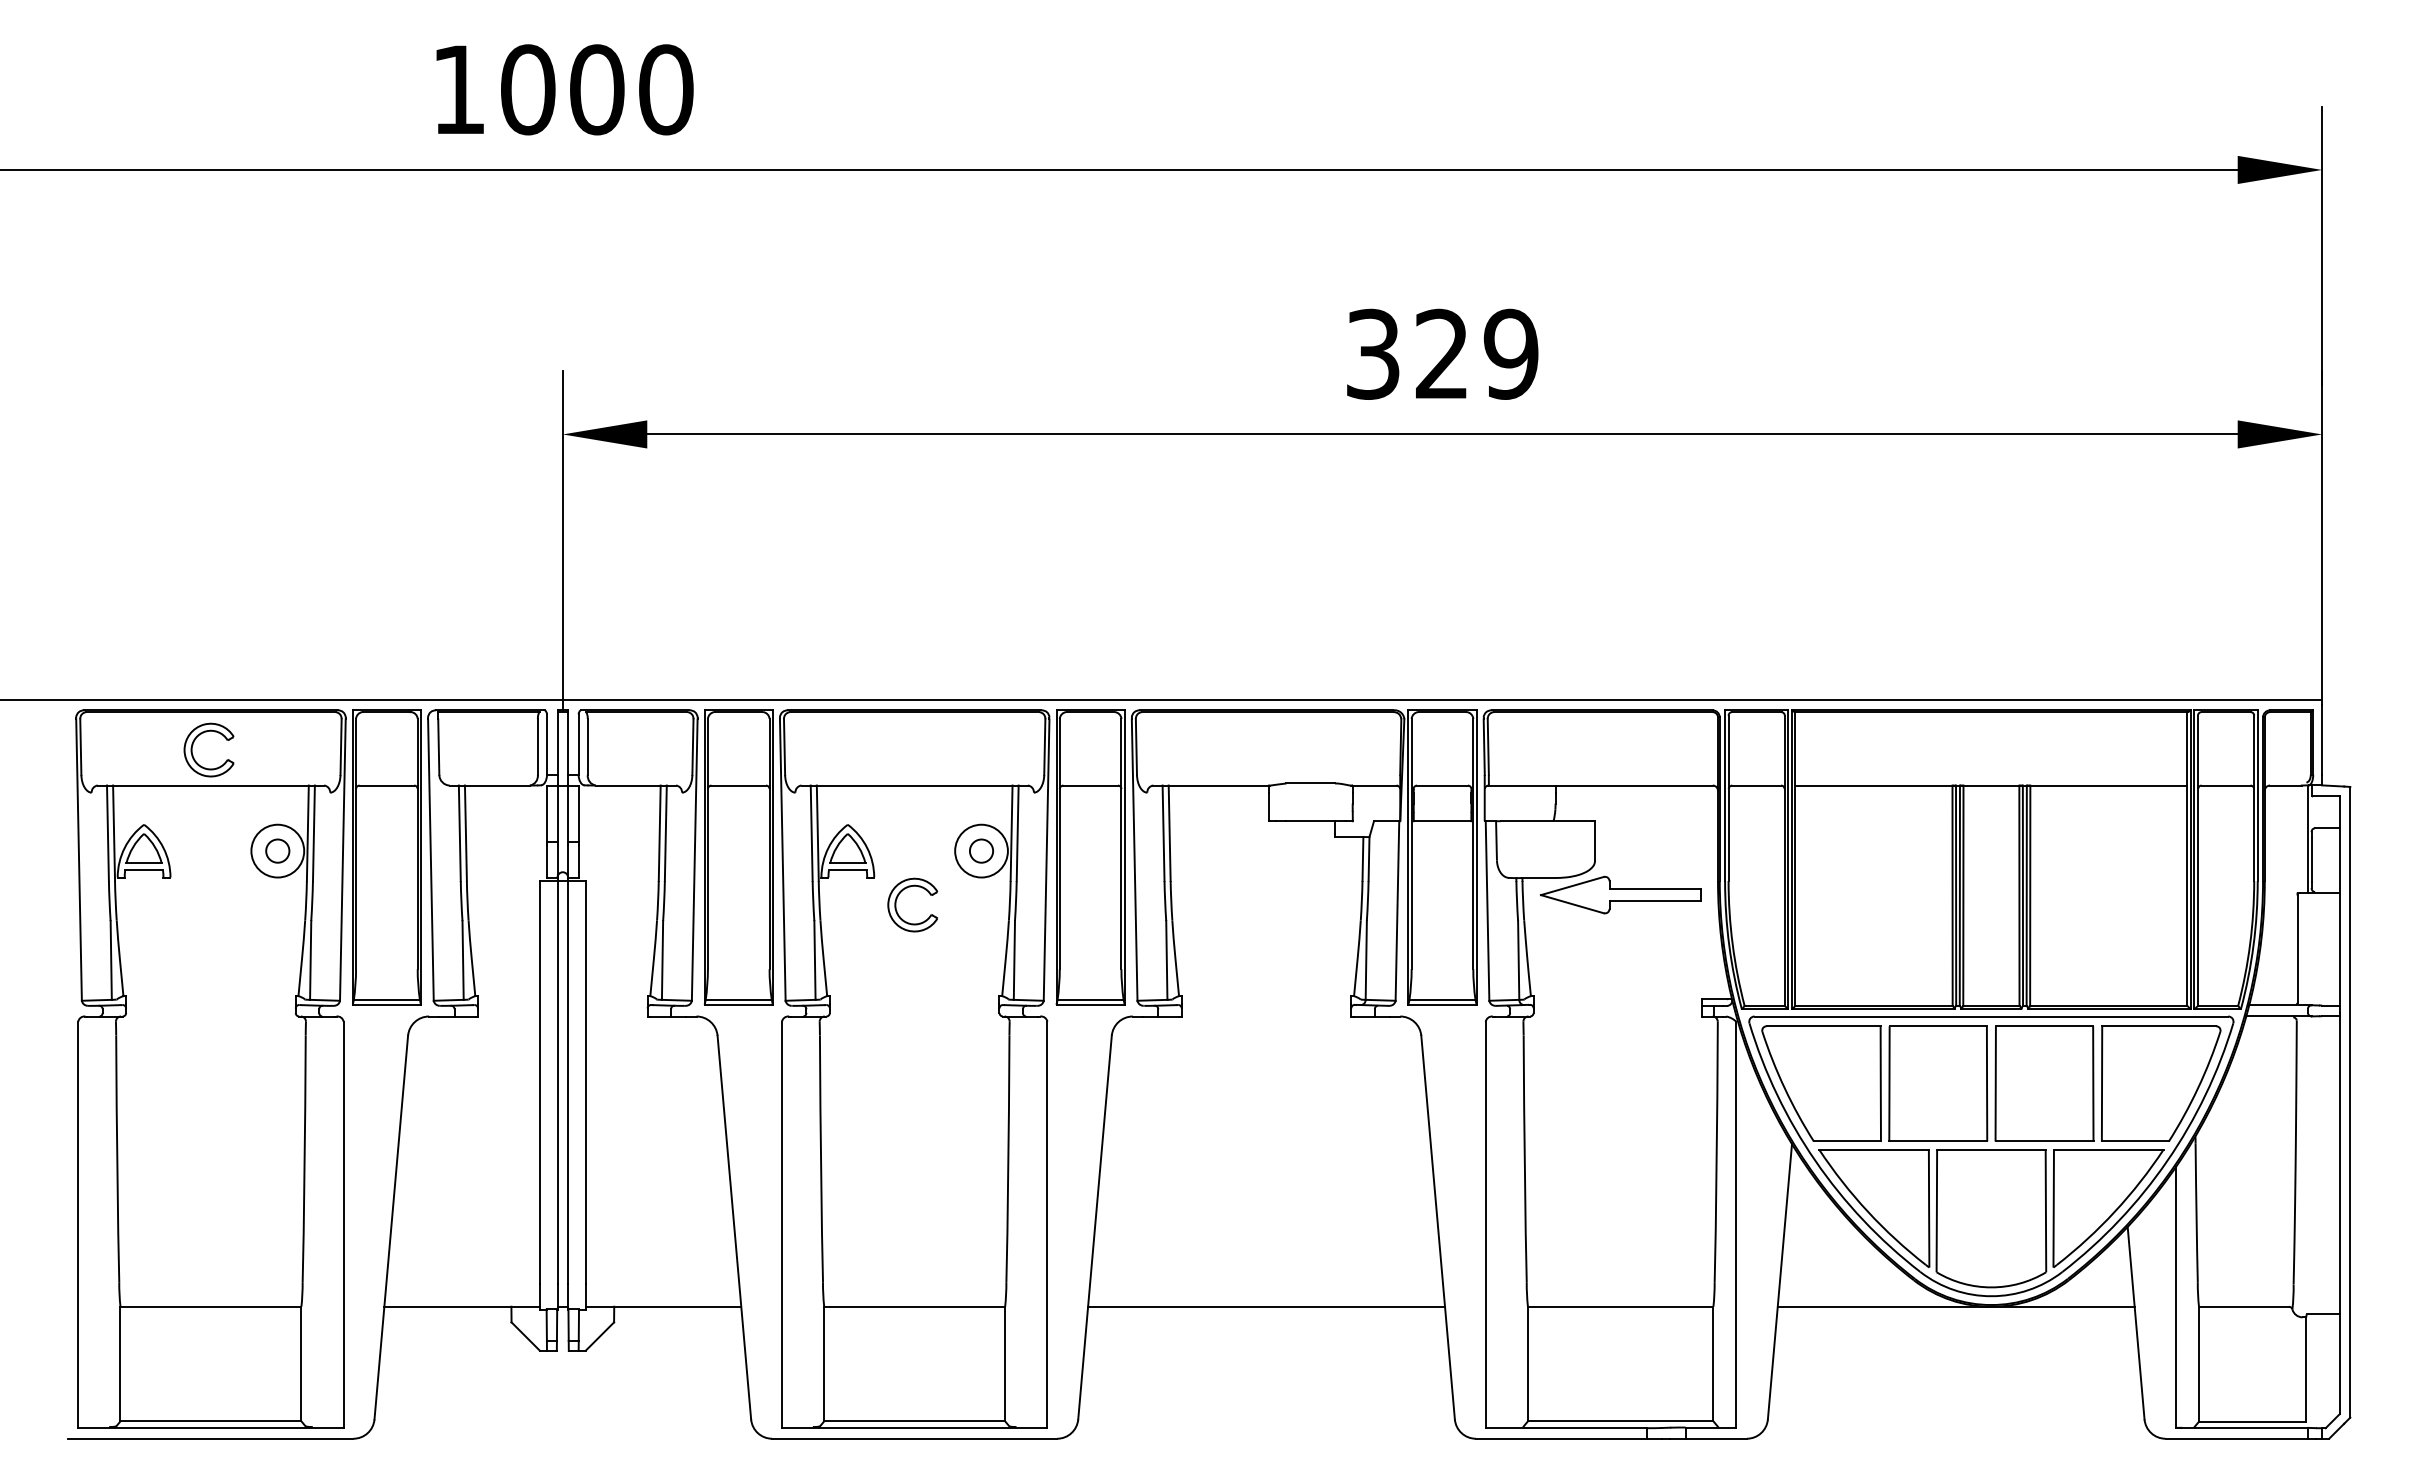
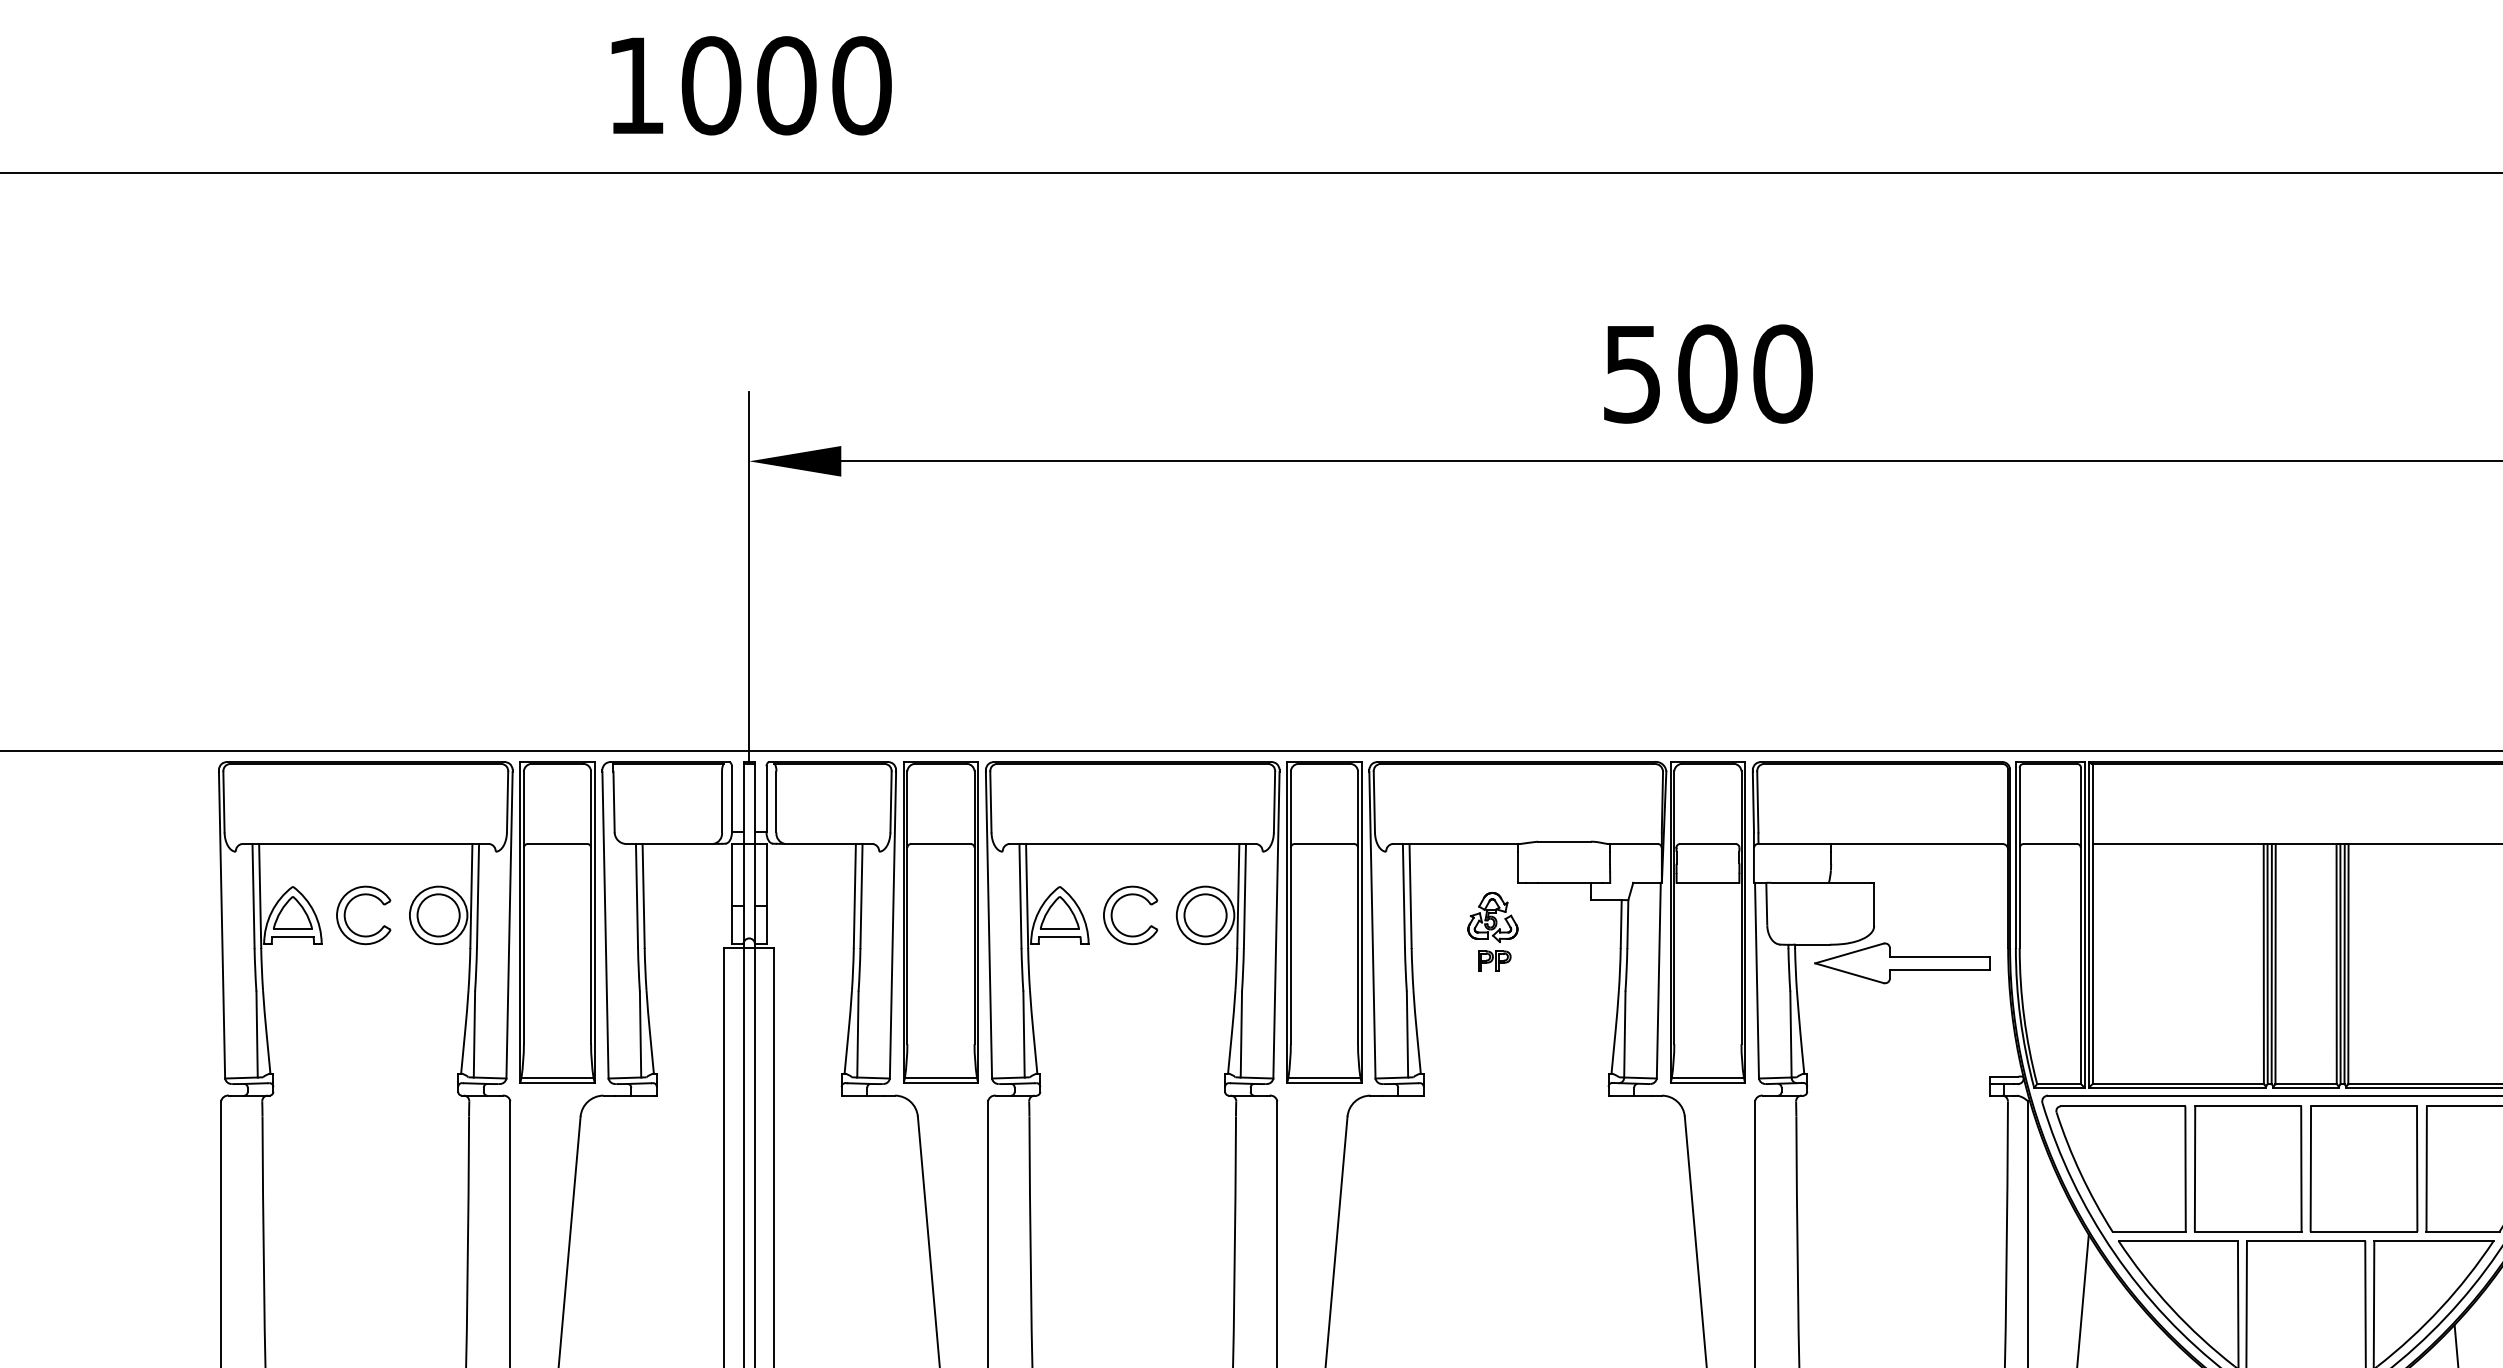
text: (1442, 353) -> (1707, 373), 329 -> 500
part: (193, 745) -> (346, 910), moved
circle: (277, 850) -> (438, 914), size x1.67
circle: (981, 850) -> (1205, 914), size x1.67
part: (1244, 865) -> (1492, 931), added
part: (897, 899) -> (1113, 909), moved

